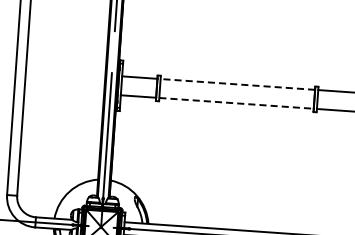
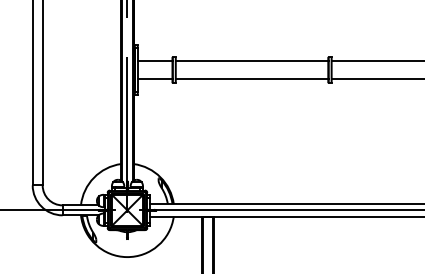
line: (237, 84) -> (251, 60), dashed -> solid
line: (236, 103) -> (252, 79), dashed -> solid

